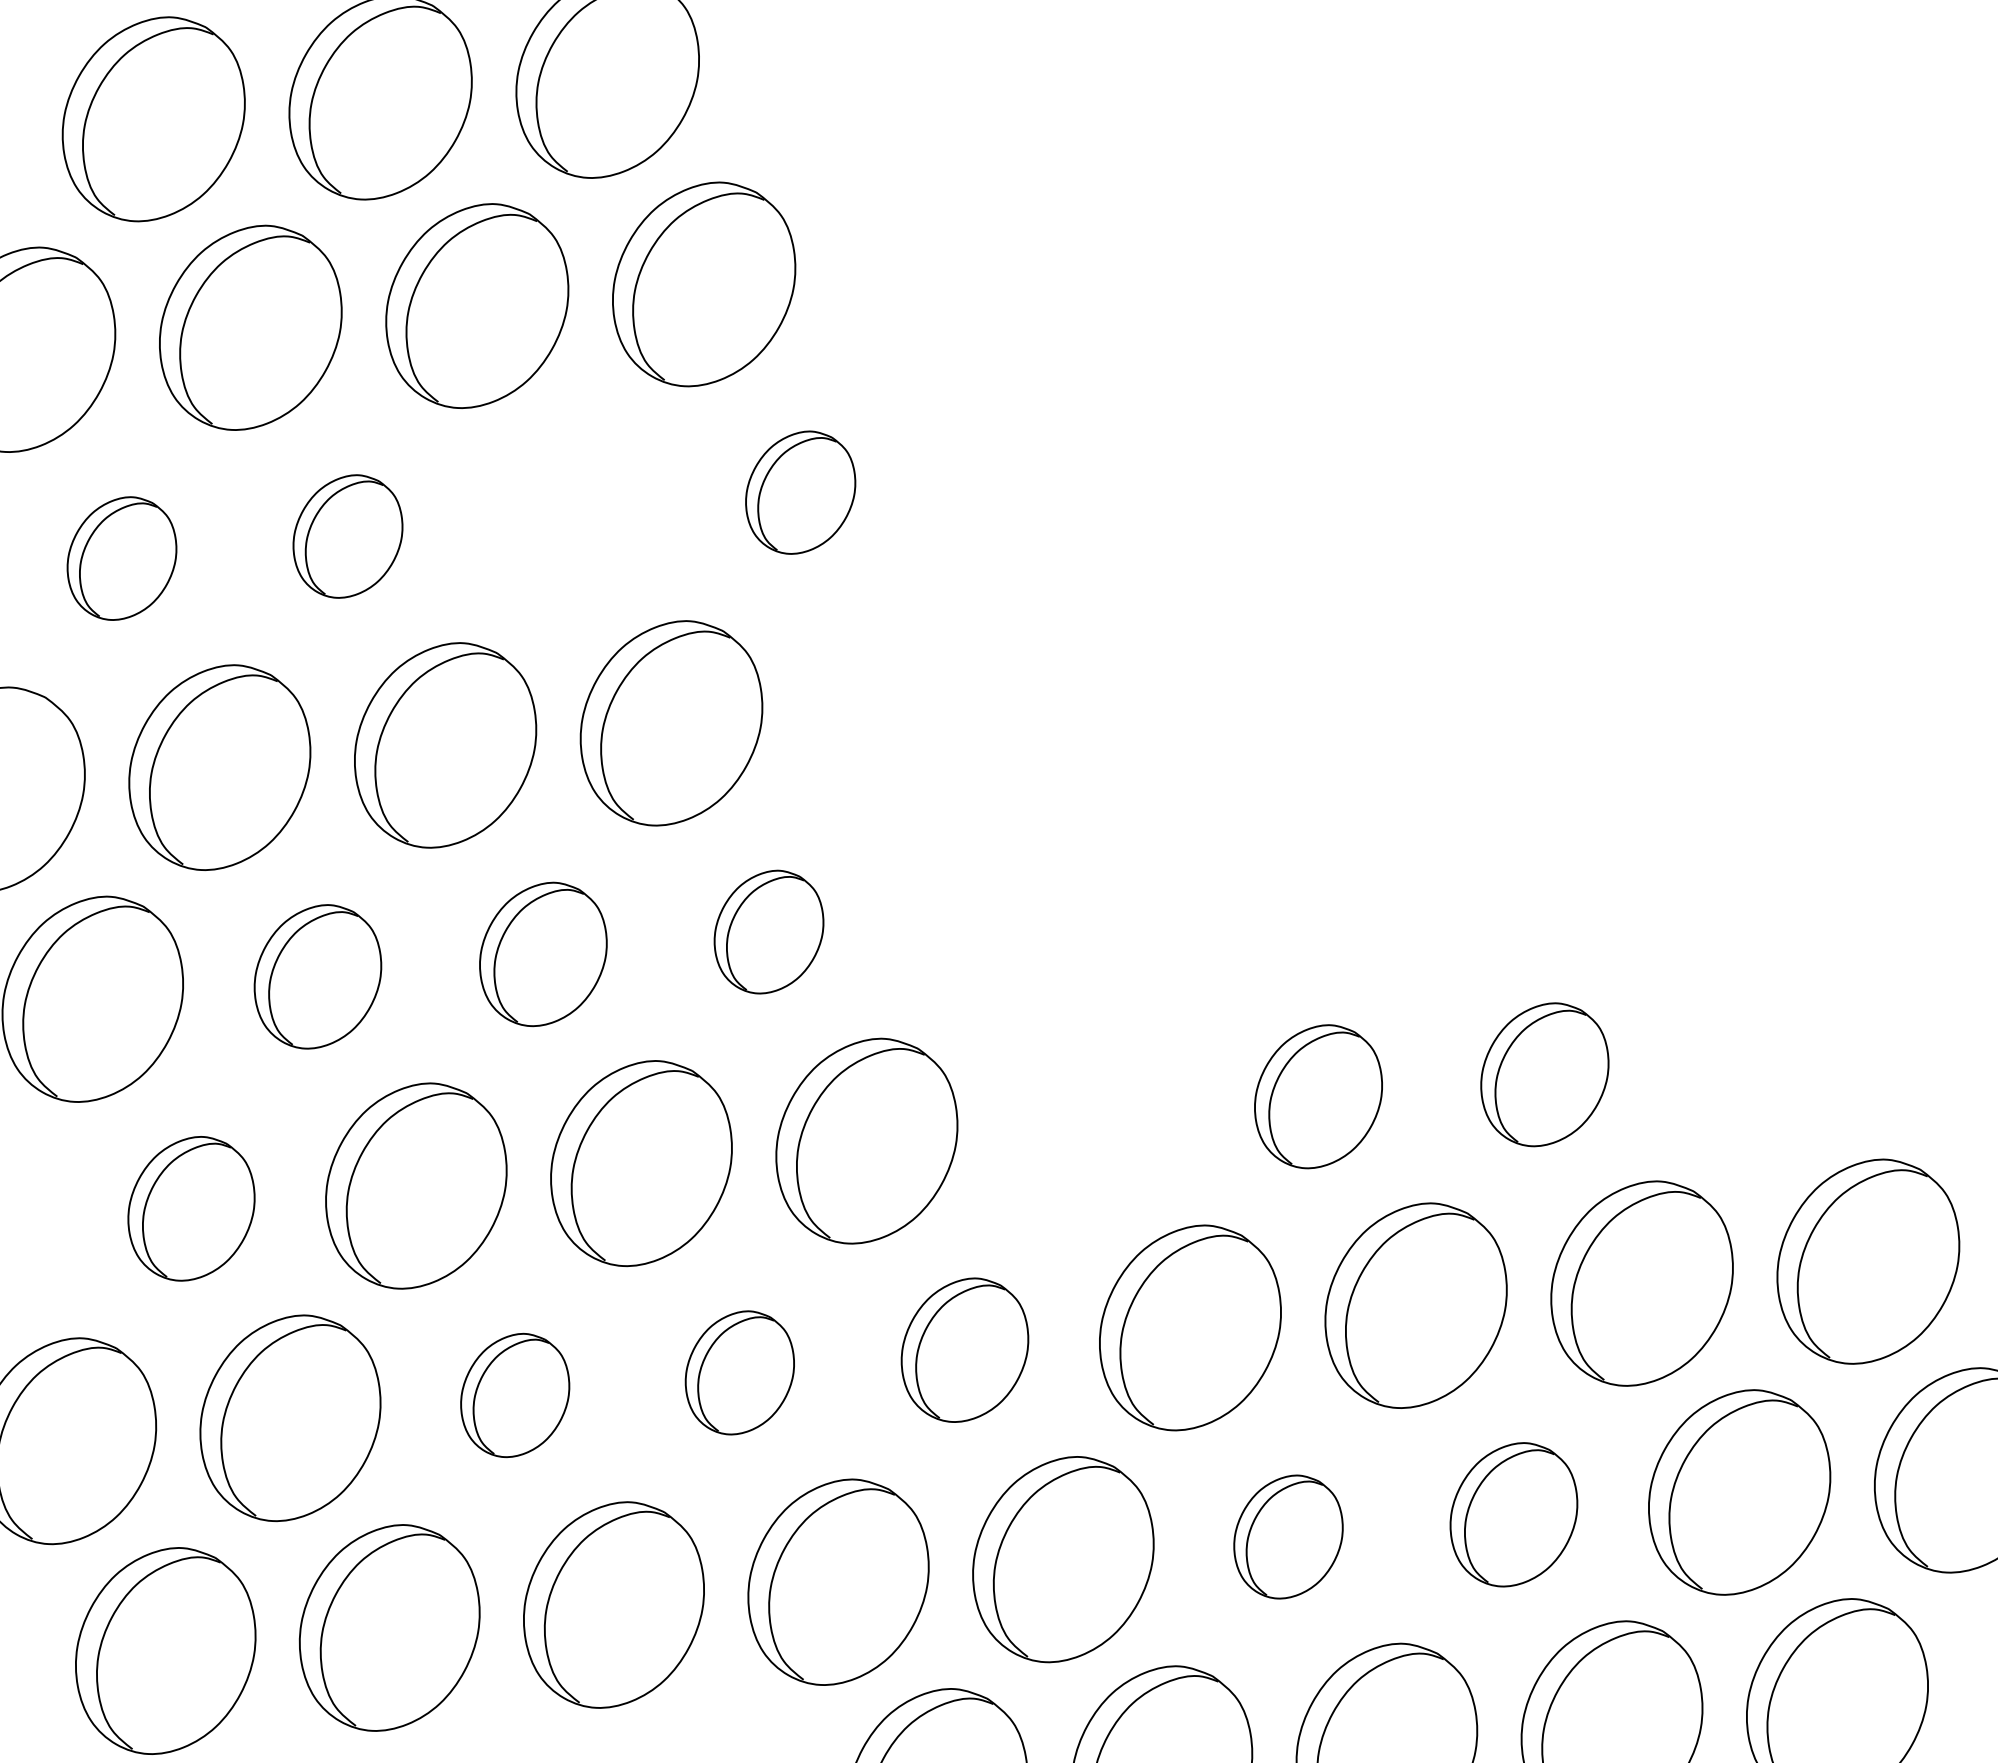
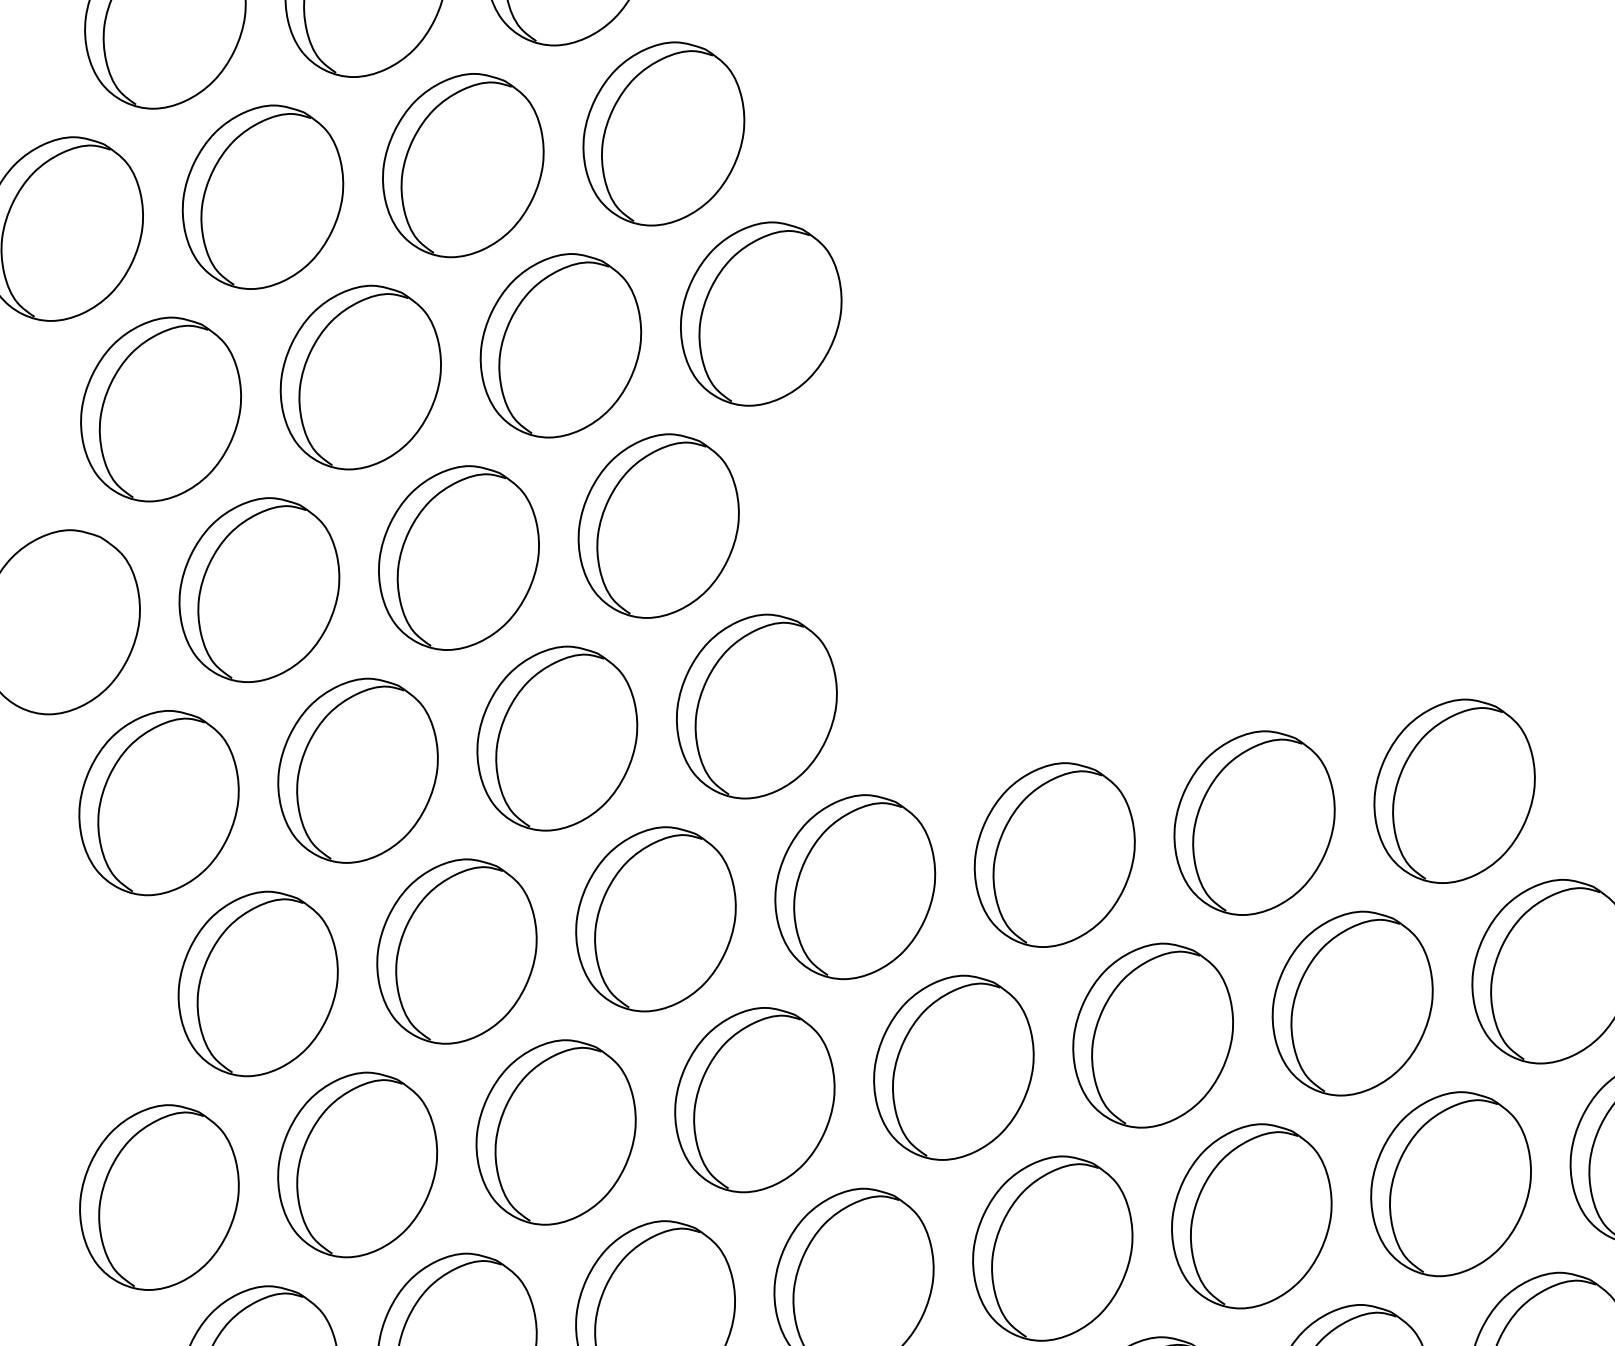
part: (800, 492) -> (760, 313), size x1.67
part: (574, 514) -> (561, 345), added
part: (347, 536) -> (360, 377), size x1.67
part: (121, 558) -> (160, 409), size x1.67
part: (768, 931) -> (756, 705), size x1.67
part: (543, 954) -> (557, 738), size x1.43
part: (317, 976) -> (357, 770), size x1.43
part: (1544, 1074) -> (1454, 790), size x1.43
part: (1318, 1096) -> (1254, 822), size x1.43
part: (1092, 1118) -> (1054, 854), added
part: (191, 1208) -> (258, 983), size x1.43
part: (964, 1349) -> (953, 1067), size x1.43
part: (739, 1372) -> (754, 1099), size x1.67
part: (515, 1395) -> (556, 1132), size x1.67
part: (1513, 1514) -> (1450, 1183), size x1.43
part: (1288, 1536) -> (1251, 1215), size x1.67

